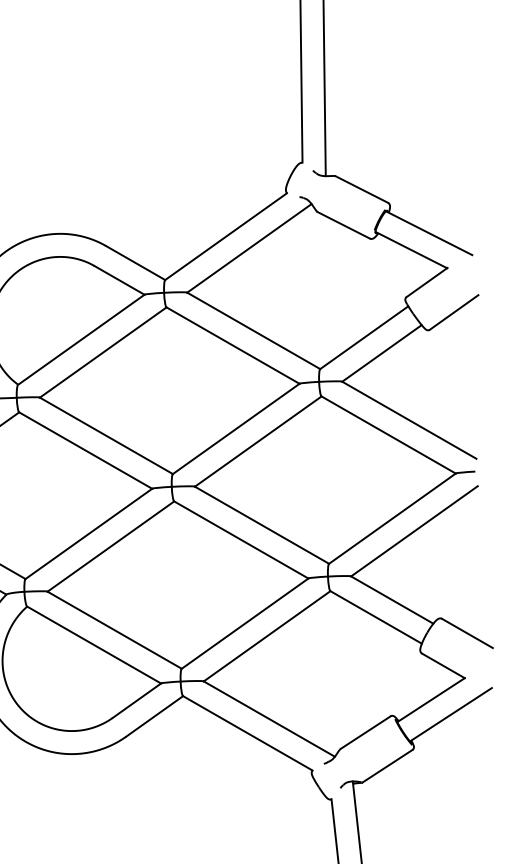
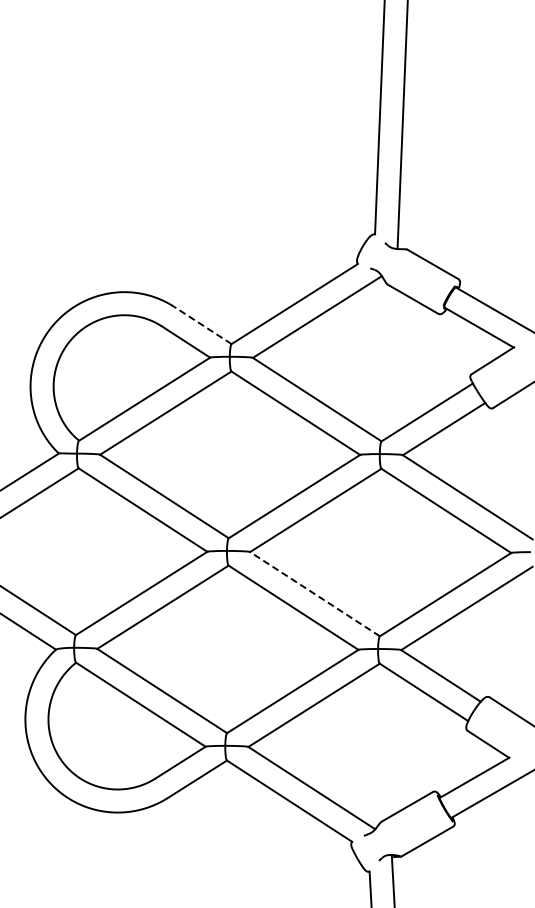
line: (135, 263) -> (202, 325), solid -> dashed
line: (261, 524) -> (314, 593), solid -> dashed

